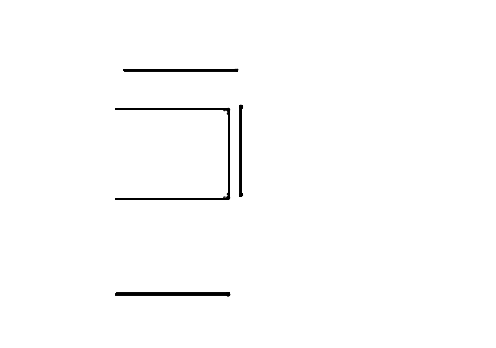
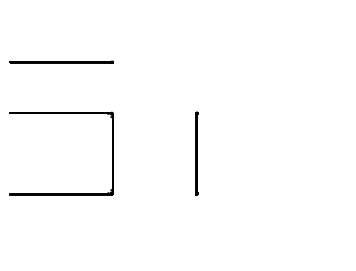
line: (180, 69) -> (61, 61), moved
line: (240, 150) -> (196, 153), moved

